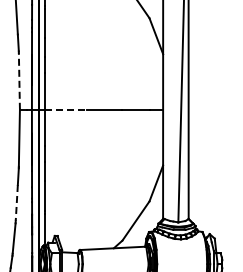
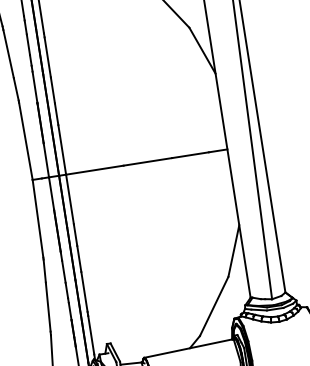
line: (19, 80) -> (25, 140), dashed -> solid
line: (66, 109) -> (95, 169), dashed -> solid
line: (16, 202) -> (47, 306), dashed -> solid

